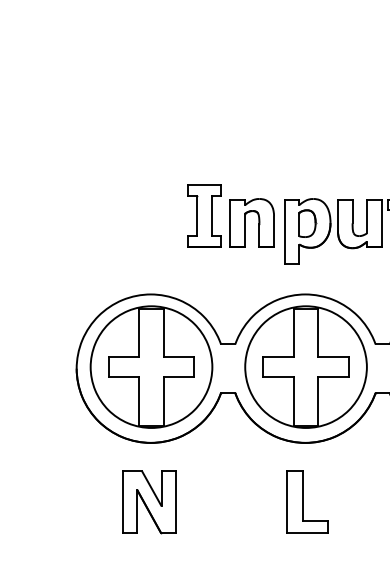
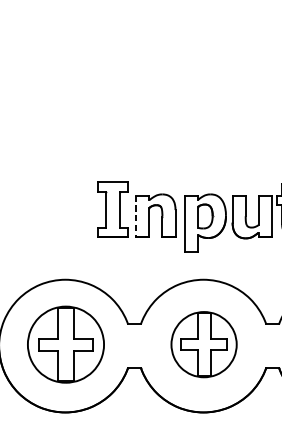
line: (230, 224) -> (136, 217), solid -> dashed
part: (151, 366) -> (65, 344), size x0.7
part: (305, 366) -> (203, 344), size x0.6

